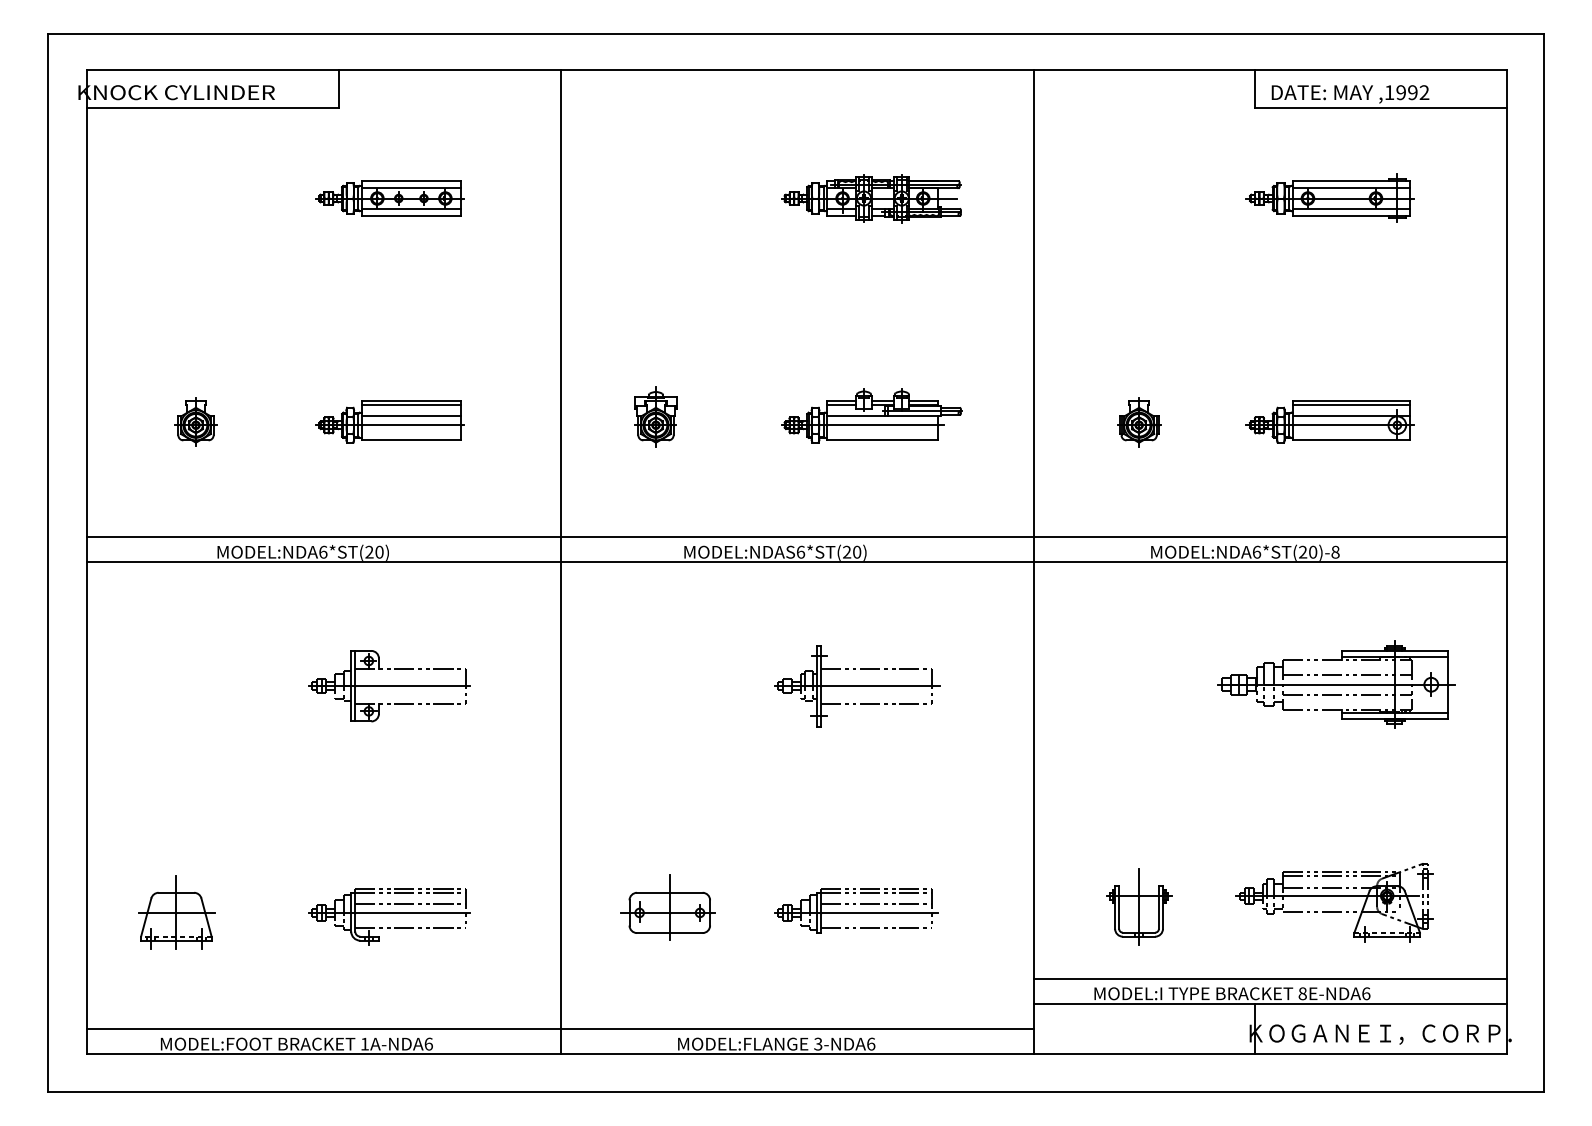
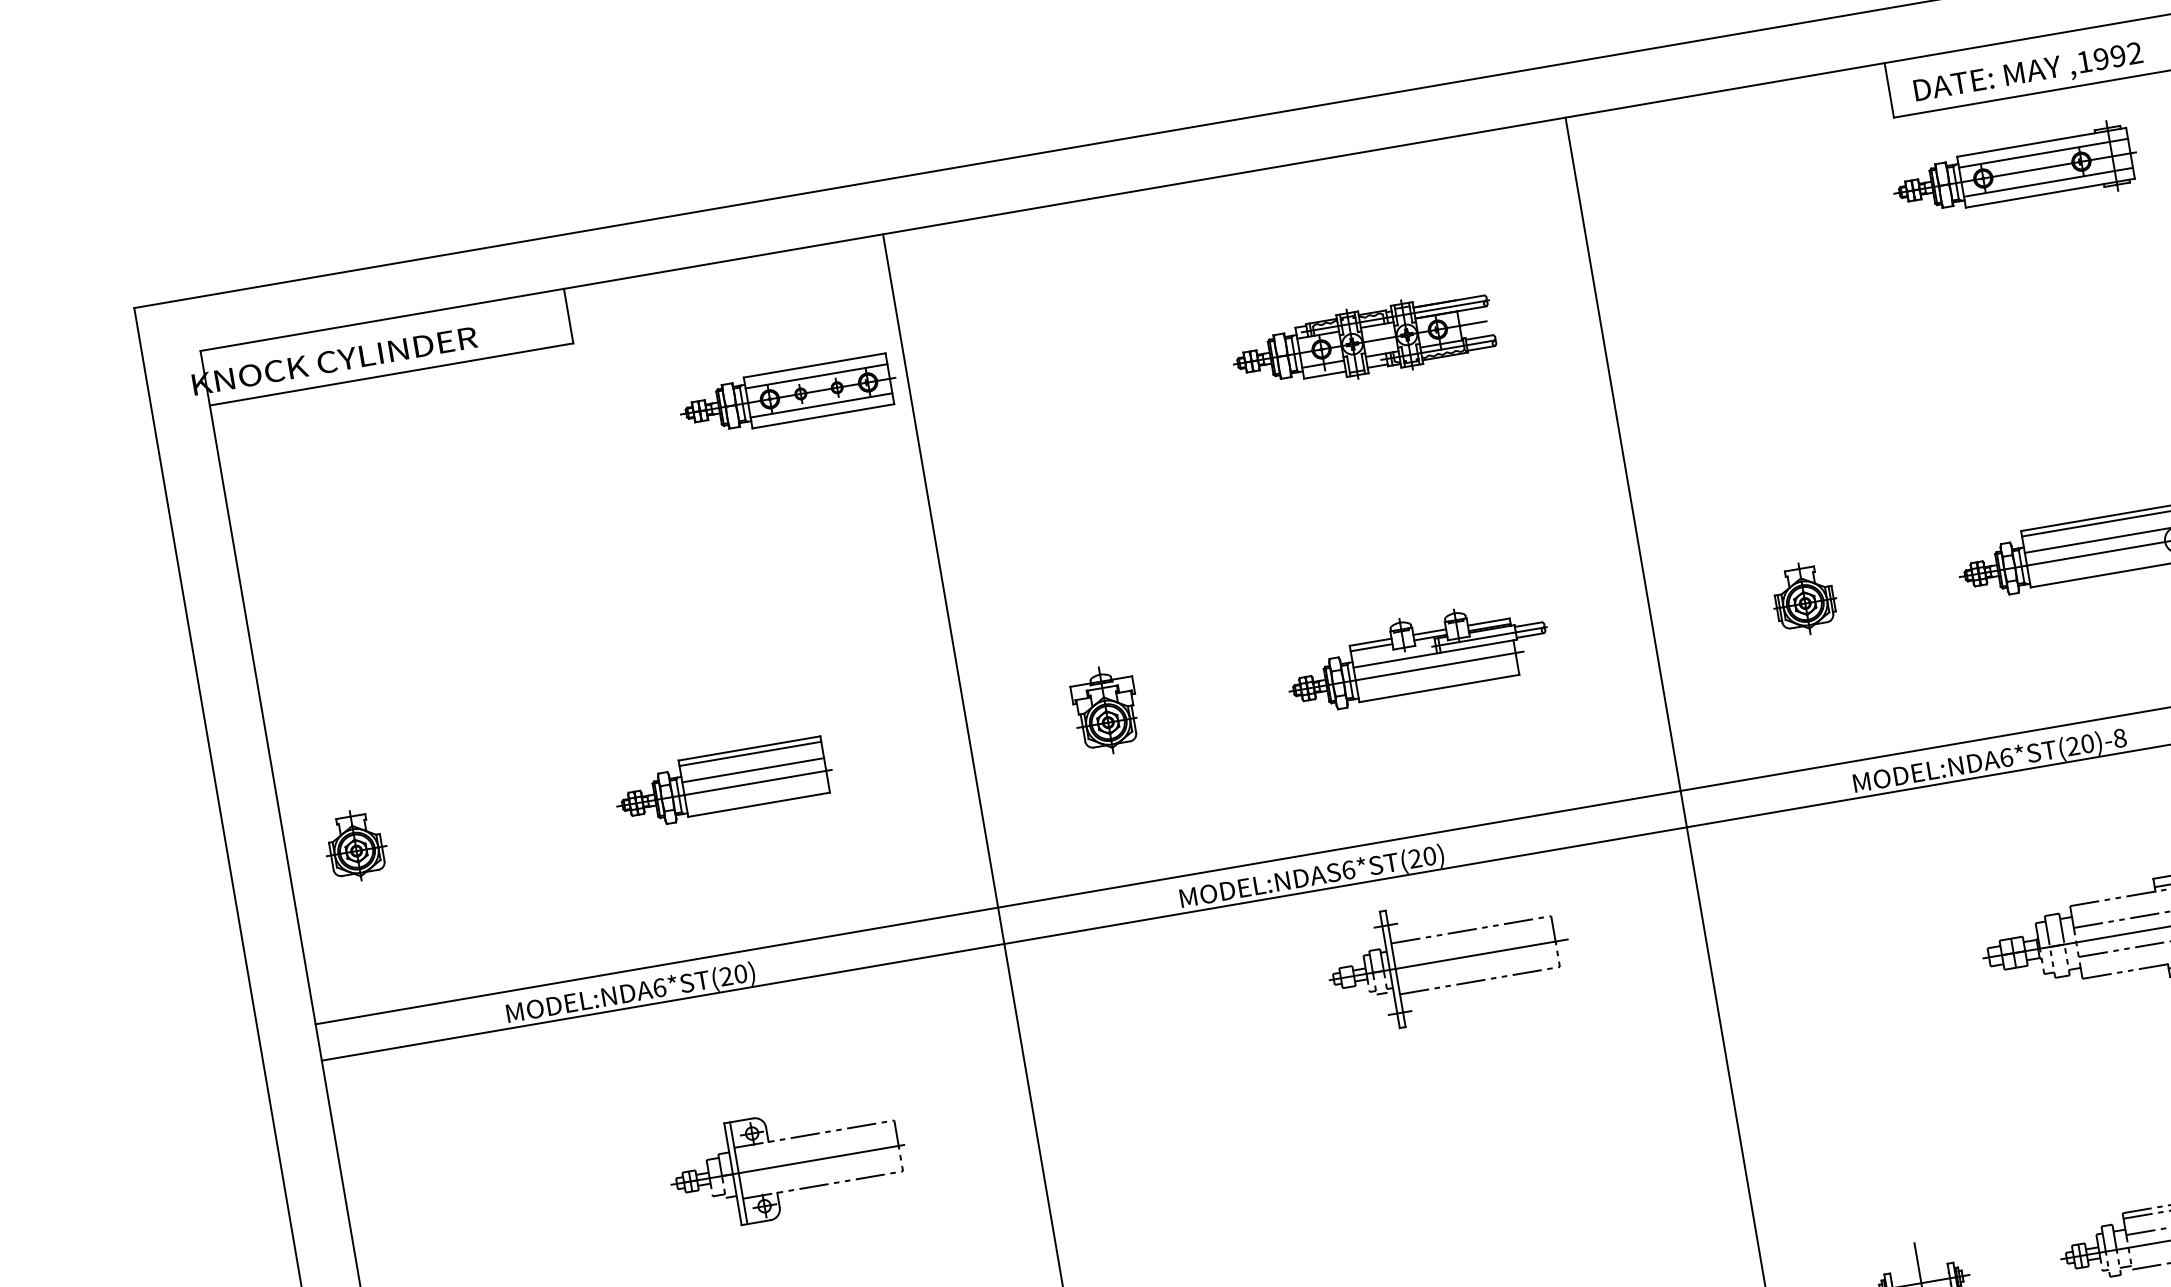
part: (1329, 197) -> (2014, 171), moved
part: (389, 198) -> (787, 396), moved
part: (195, 421) -> (355, 845), moved
part: (857, 686) -> (1448, 960), moved

